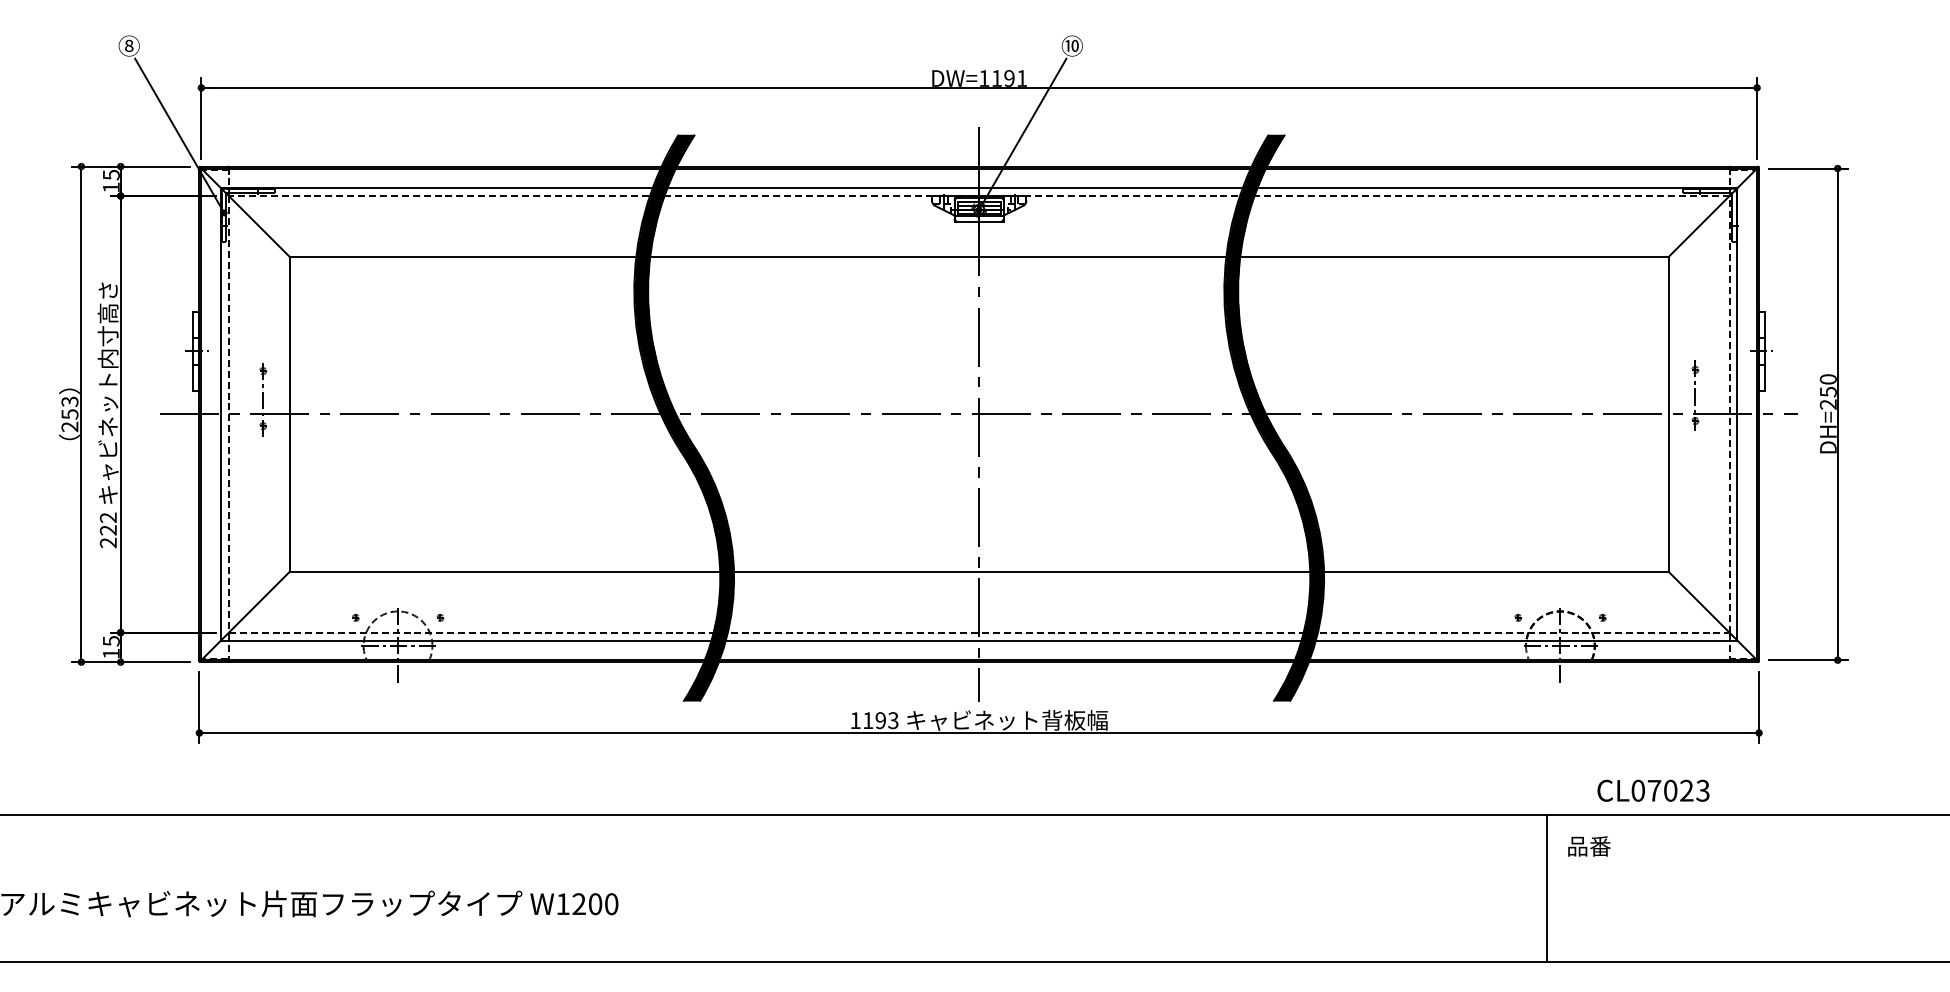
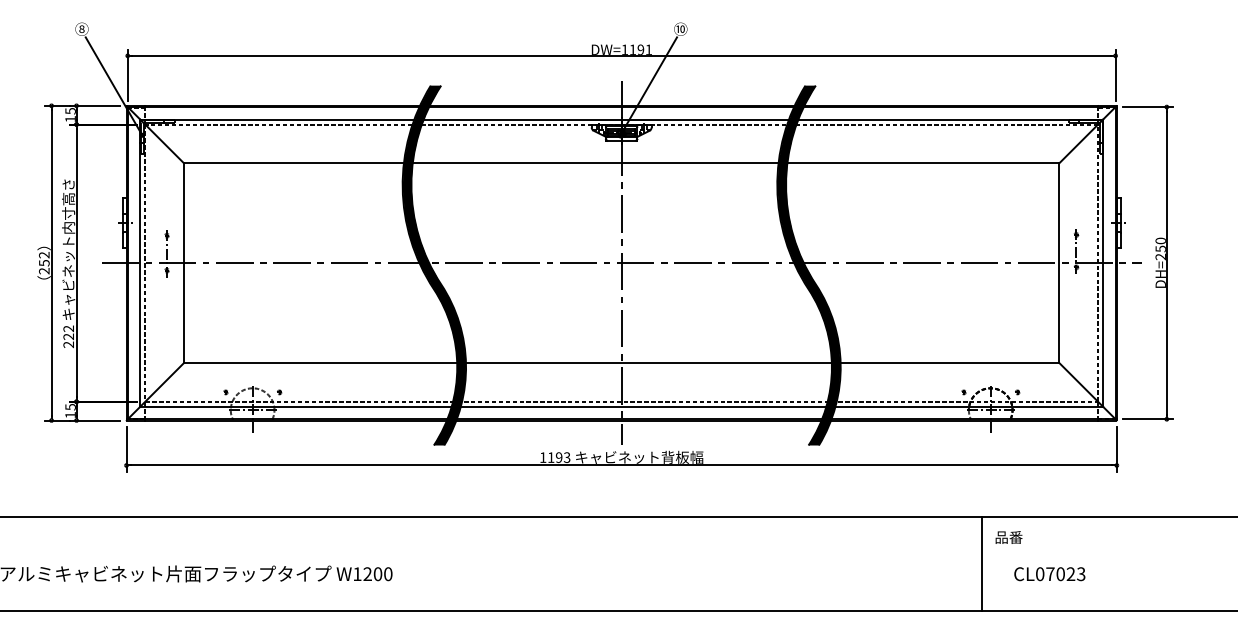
text: (70, 402) -> (44, 255), 253 -> 252
text: (1652, 791) -> (1049, 574), moved

